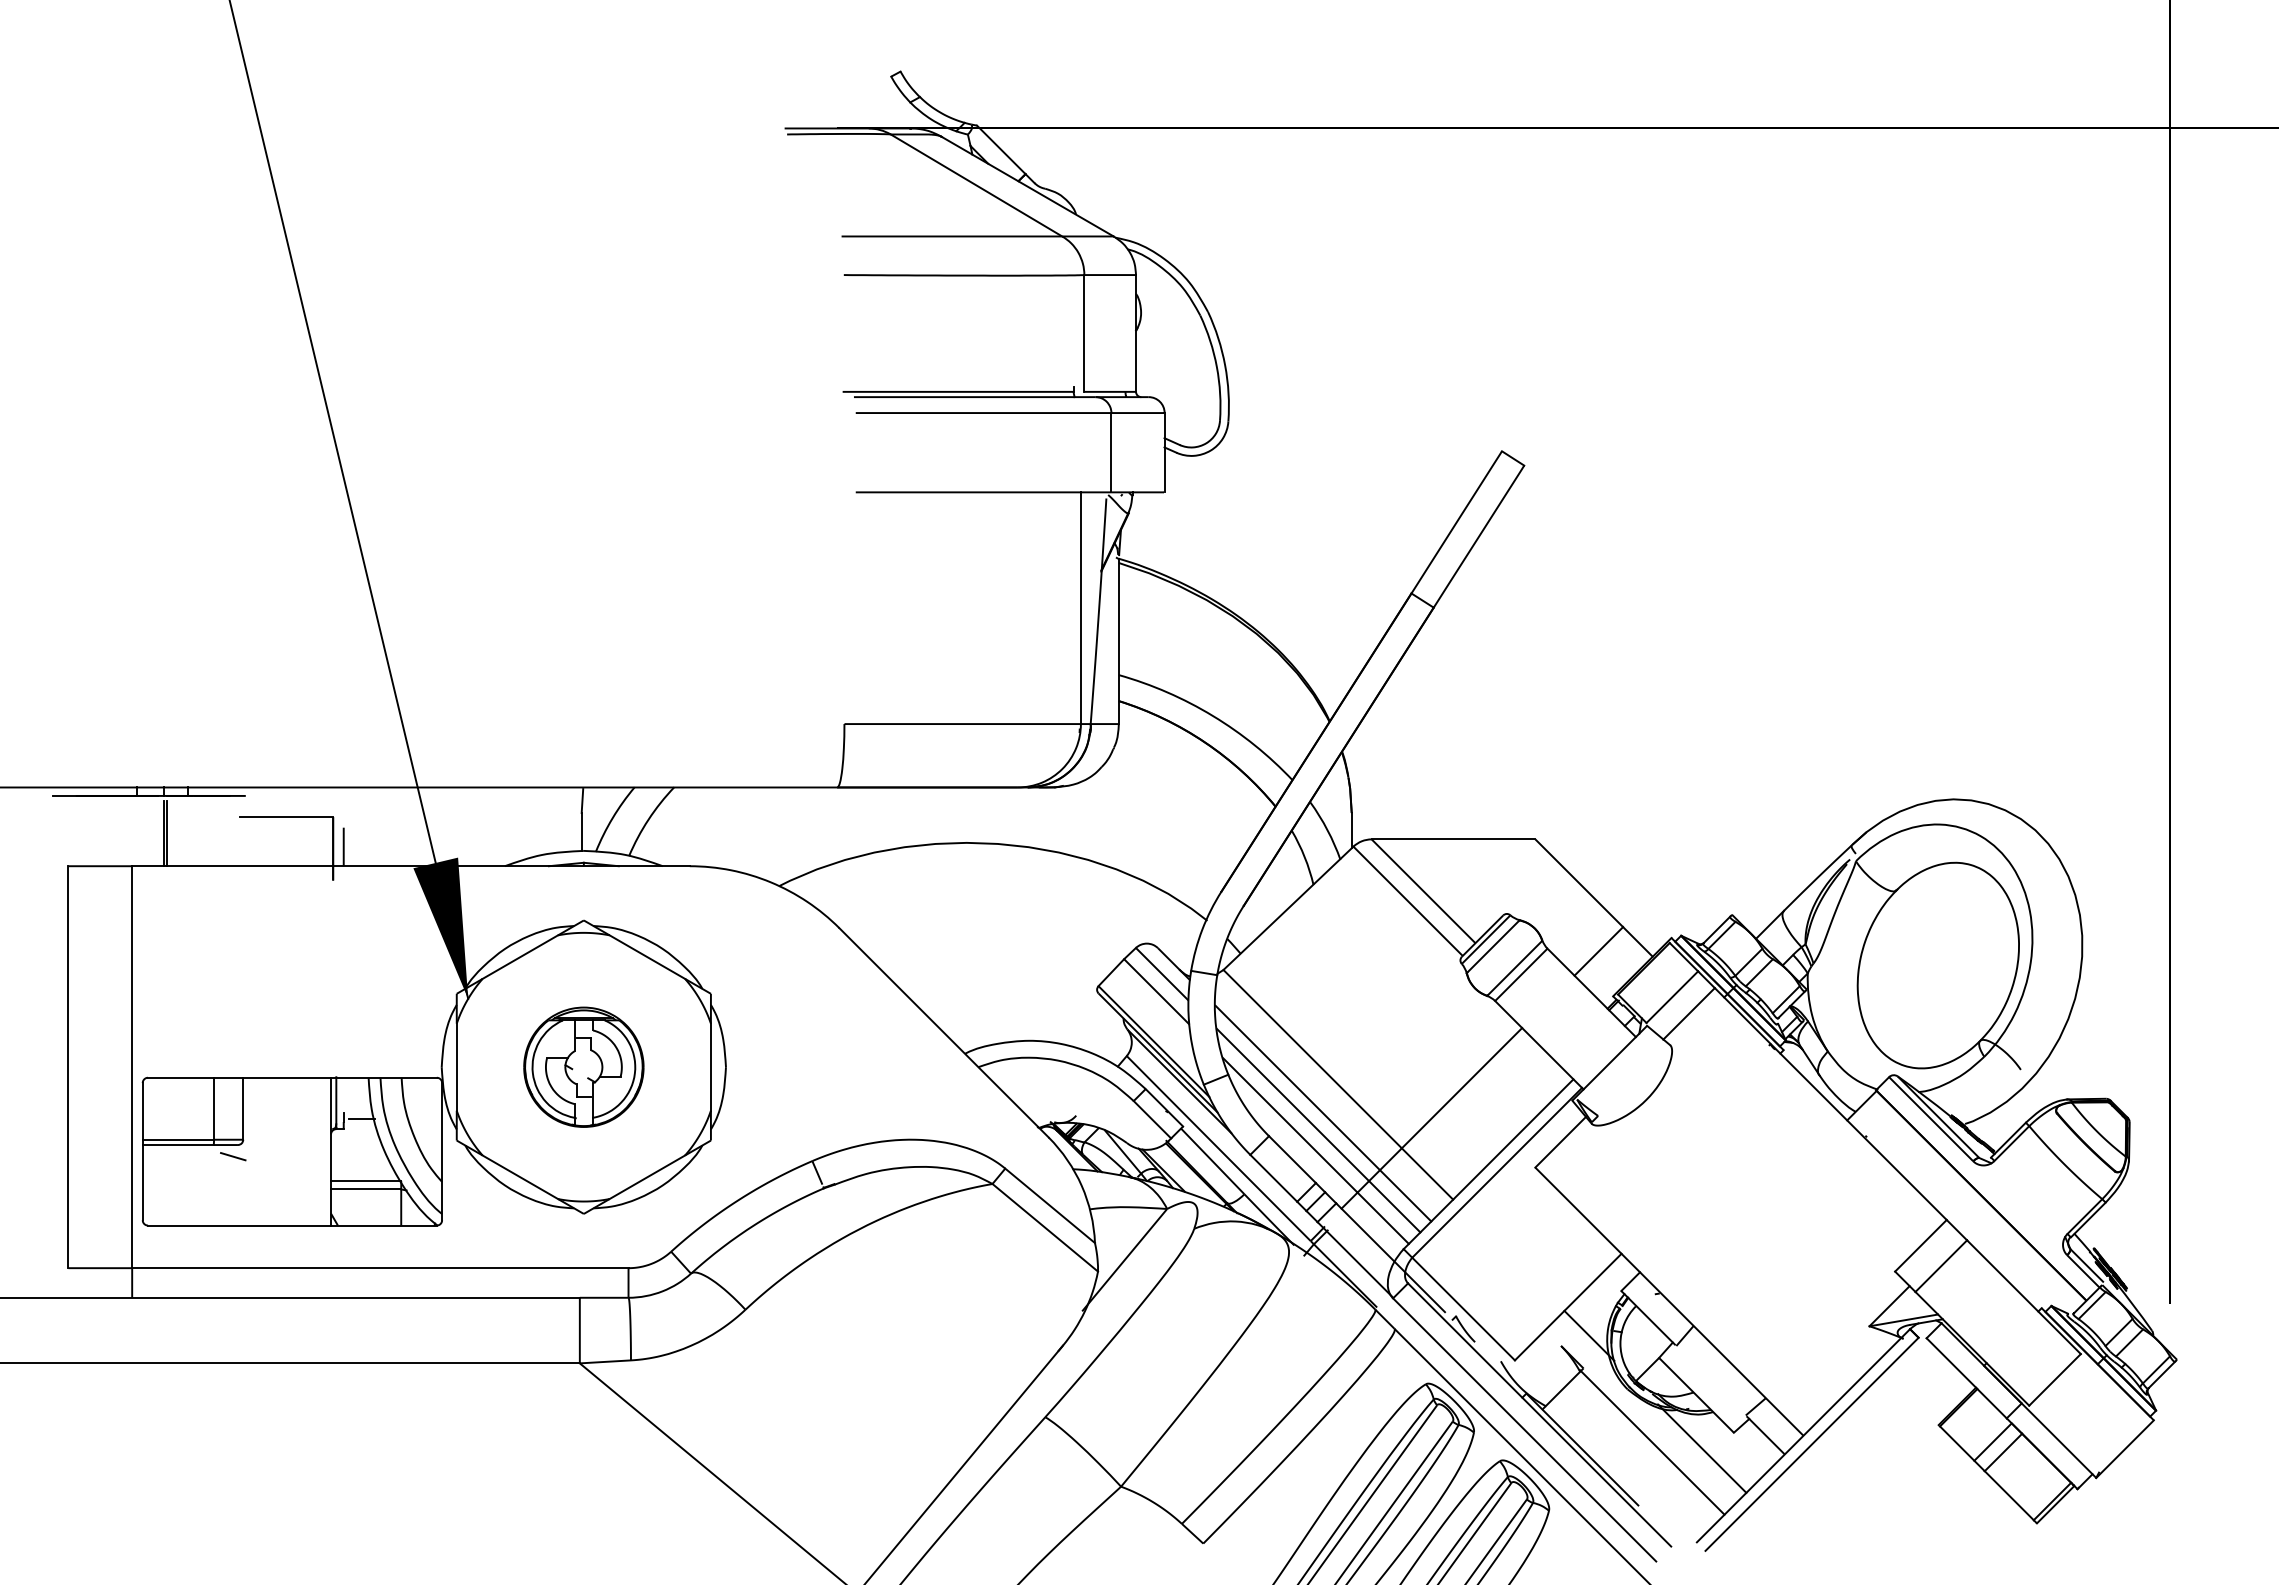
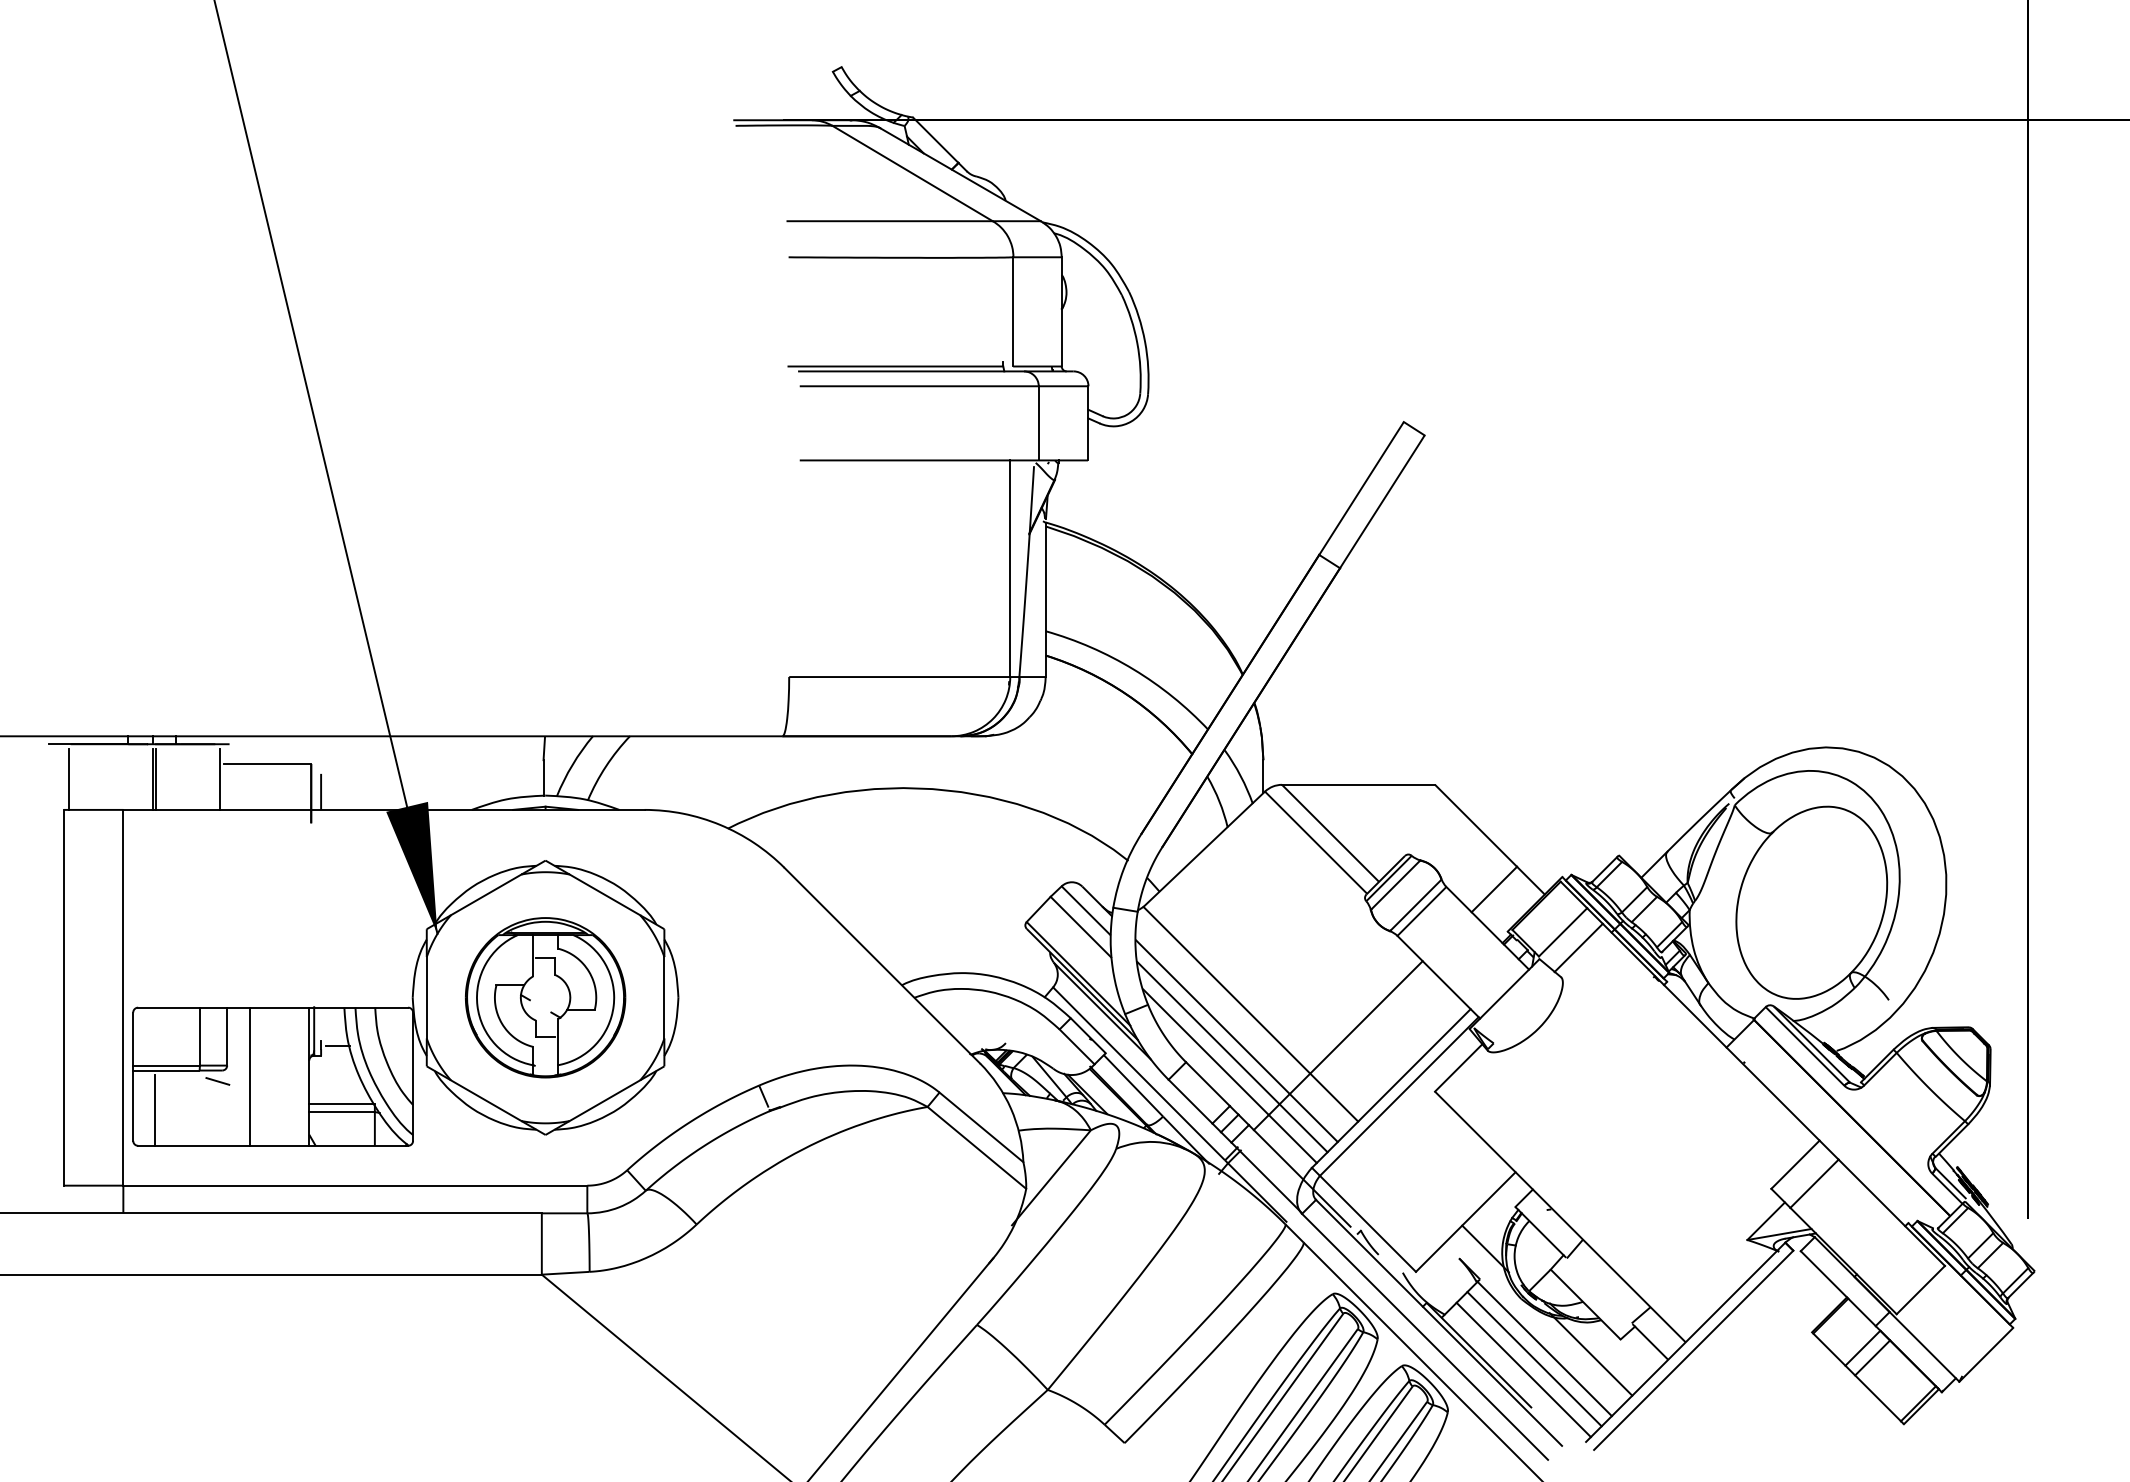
line: (73, 833) -> (68, 779), added
line: (235, 833) -> (219, 779), added
part: (583, 1067) -> (545, 998), size x1.43
line: (267, 1151) -> (249, 1076), added
line: (166, 1187) -> (155, 1110), added
line: (1641, 1453) -> (1534, 1358), added
line: (1630, 1465) -> (1523, 1370), added

